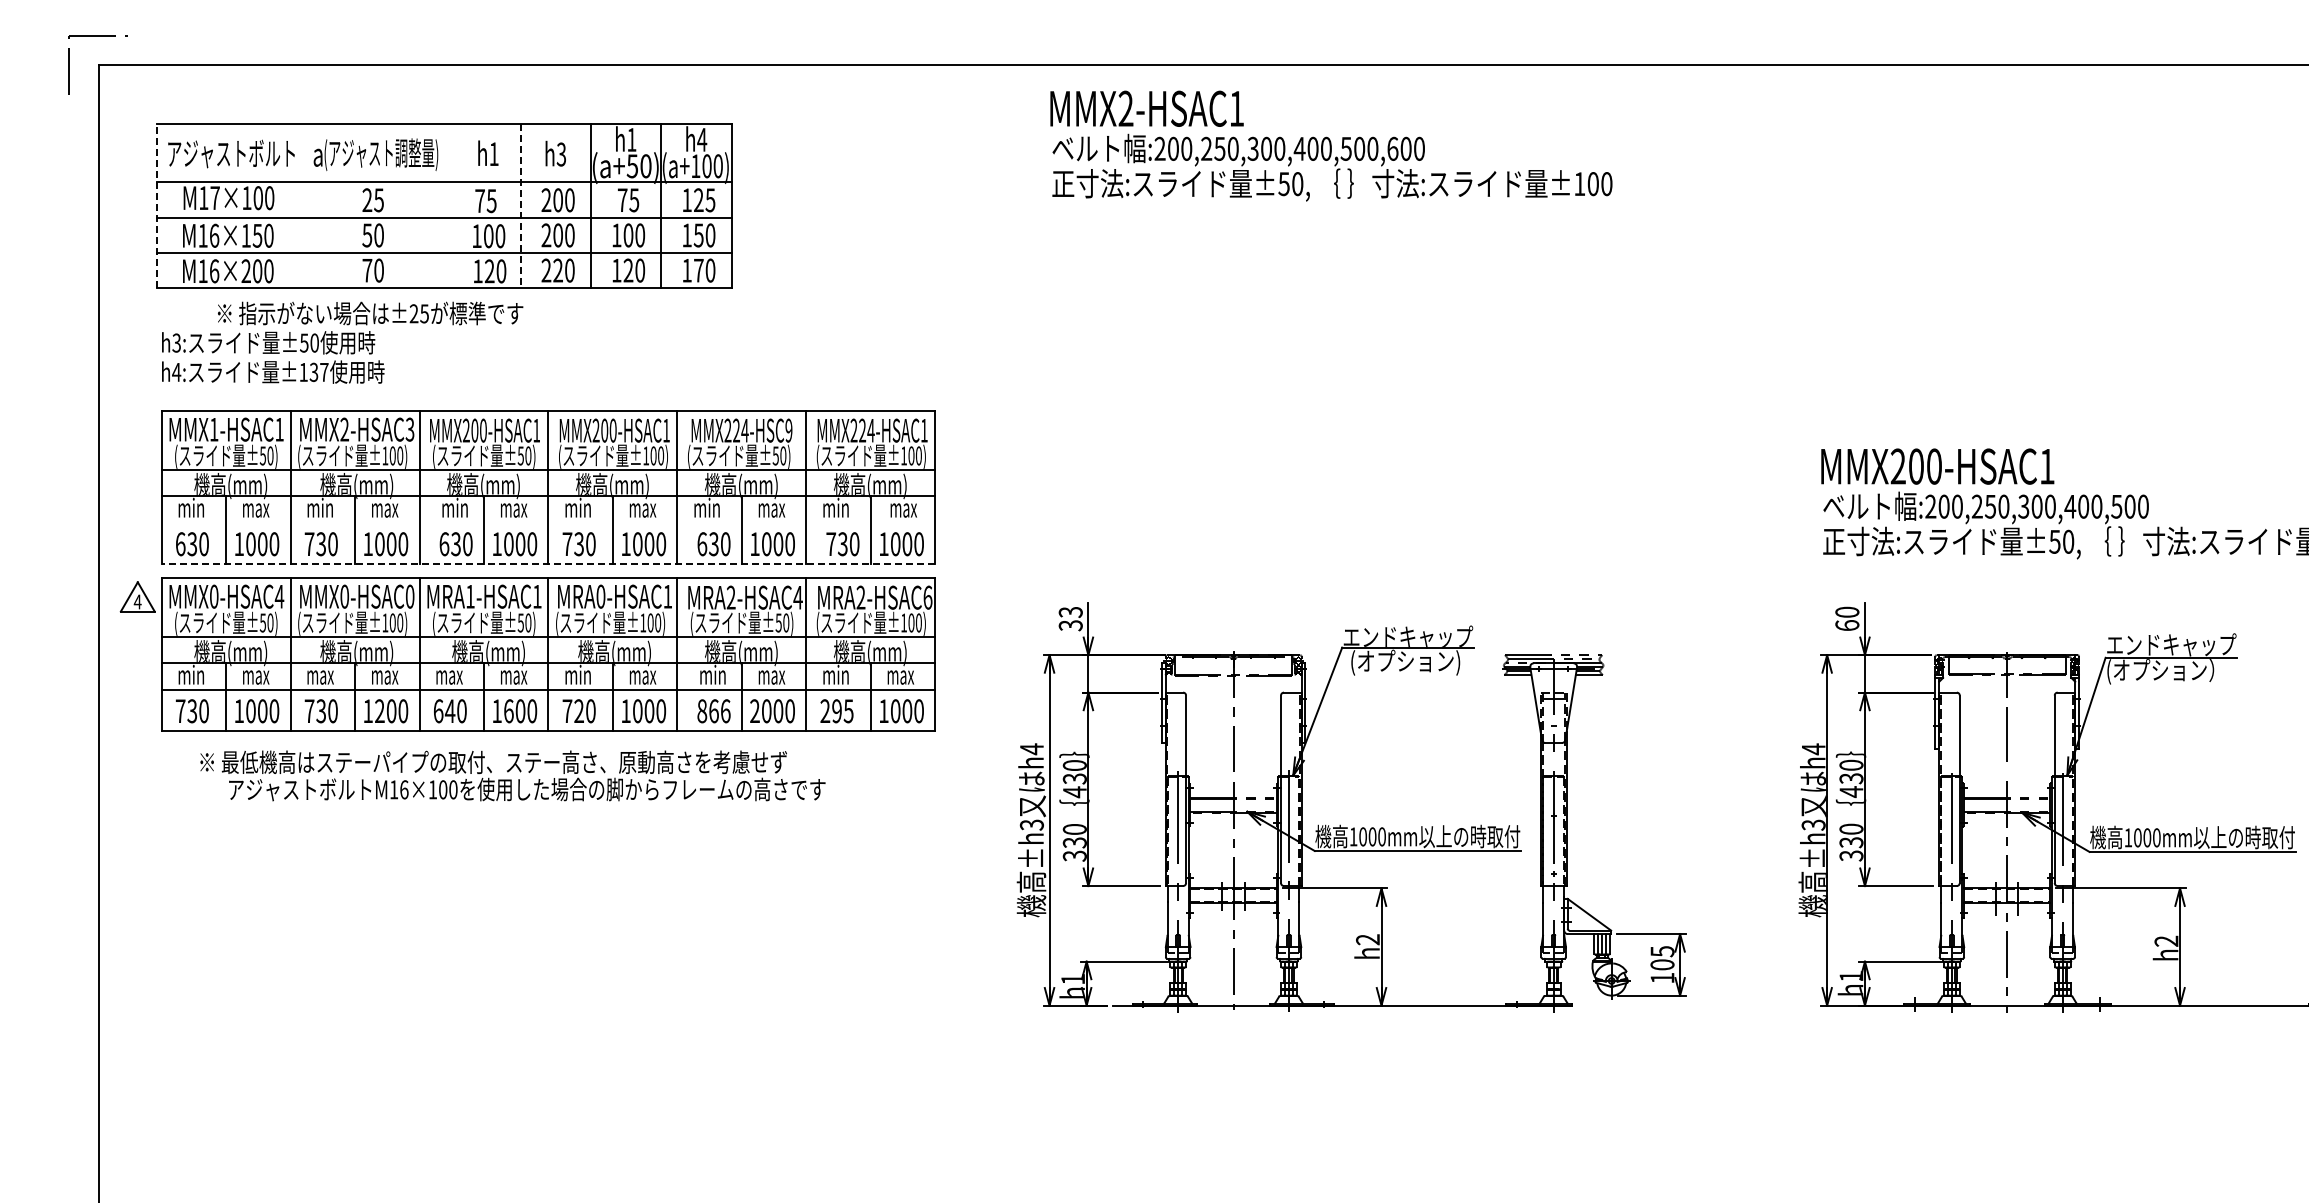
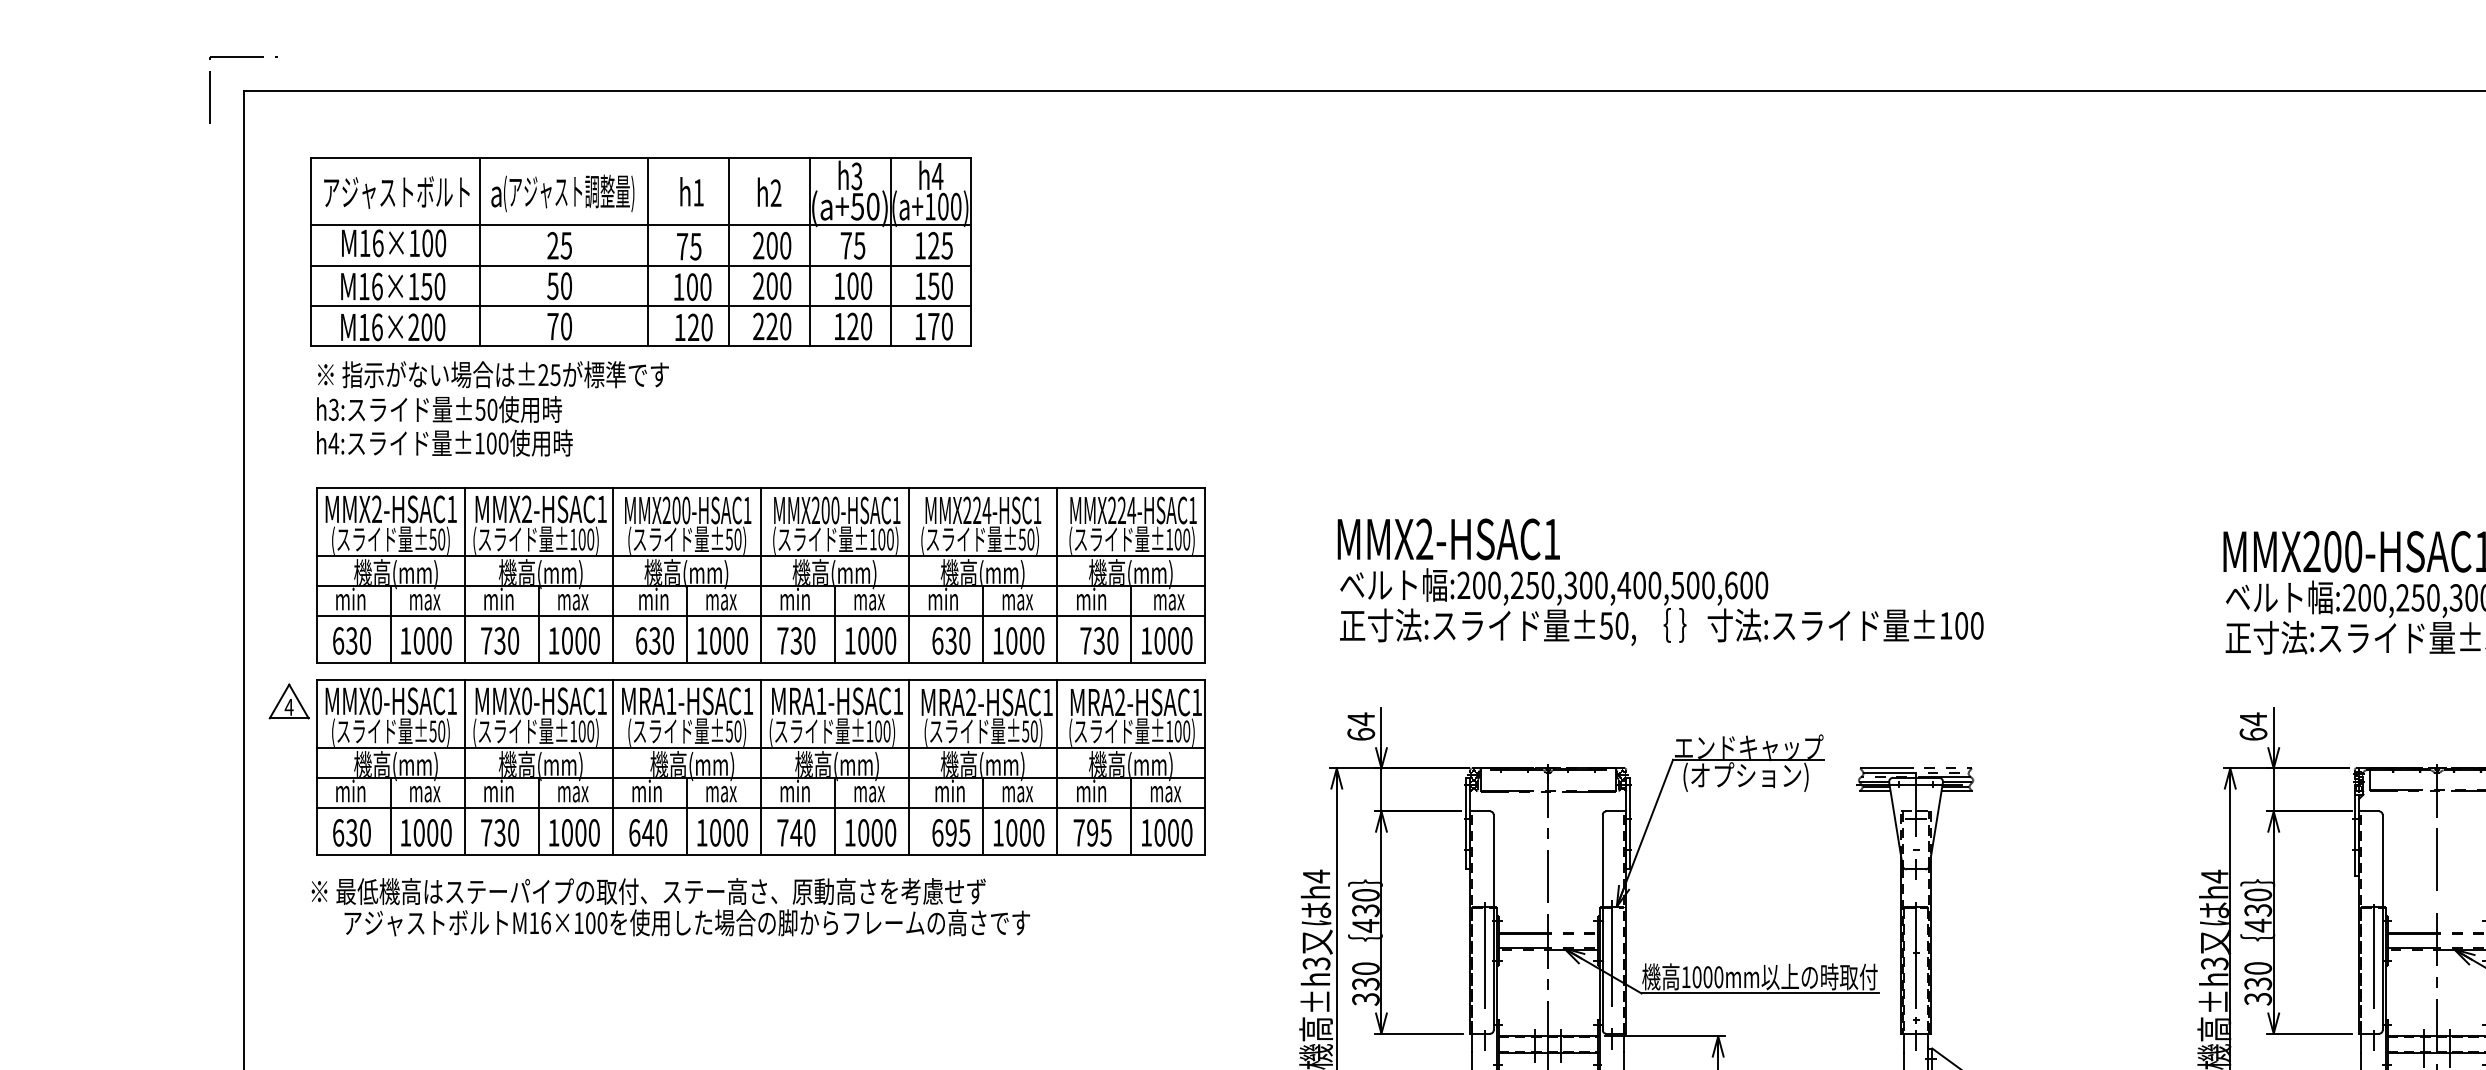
text: (631, 139) -> (856, 175), h1 -> h3
text: (1331, 145) -> (1660, 581), moved
text: (561, 154) -> (776, 193), h3 -> h2
text: (214, 198) -> (377, 243), M17×100 -> M16×100
line: (157, 205) -> (311, 251), dashed -> solid
line: (303, 205) -> (479, 251), added
line: (450, 205) -> (648, 251), added
line: (520, 206) -> (728, 252), dashed -> solid
text: (370, 313) -> (493, 374), moved
text: (318, 372) -> (496, 443), ±137 -> ±100
text: (213, 429) -> (376, 509), MMX1-HSAC1 -> MMX2-HSAC1
text: (409, 429) -> (601, 509), MMX2-HSAC3 -> MMX2-HSAC1
text: (788, 430) -> (1036, 510), MMX224-HSC9 -> MMX224-HSC1
line: (548, 522) -> (761, 616), added
line: (548, 563) -> (761, 663), dashed -> solid
text: (279, 596) -> (452, 701), MMX0-HSAC4 -> MMX0-HSAC1
text: (410, 596) -> (602, 701), MMX0-HSAC0 -> MMX0-HSAC1
text: (600, 596) -> (820, 701), MRA0-HSAC1 -> MRA1-HSAC1
text: (797, 597) -> (1047, 702), MRA2-HSAC4 -> MRA2-HSAC1
text: (927, 597) -> (1196, 702), MRA2-HSAC6 -> MRA2-HSAC1
text: (1847, 612) -> (2253, 719), 60 -> 64
text: (1070, 618) -> (1360, 726), 33 -> 64
text: (320, 674) -> (499, 790), max -> min
text: (449, 674) -> (647, 790), max -> min
text: (578, 710) -> (795, 832), 720 -> 740
text: (754, 710) -> (997, 832), 2000 -> 1000
text: (825, 710) -> (1079, 832), 295 -> 795
text: (180, 711) -> (338, 833), 730 -> 630
text: (379, 711) -> (566, 833), 1200 -> 1000
text: (508, 711) -> (715, 833), 1600 -> 1000
text: (713, 711) -> (950, 833), 866 -> 695
text: (512, 775) -> (670, 906), moved

